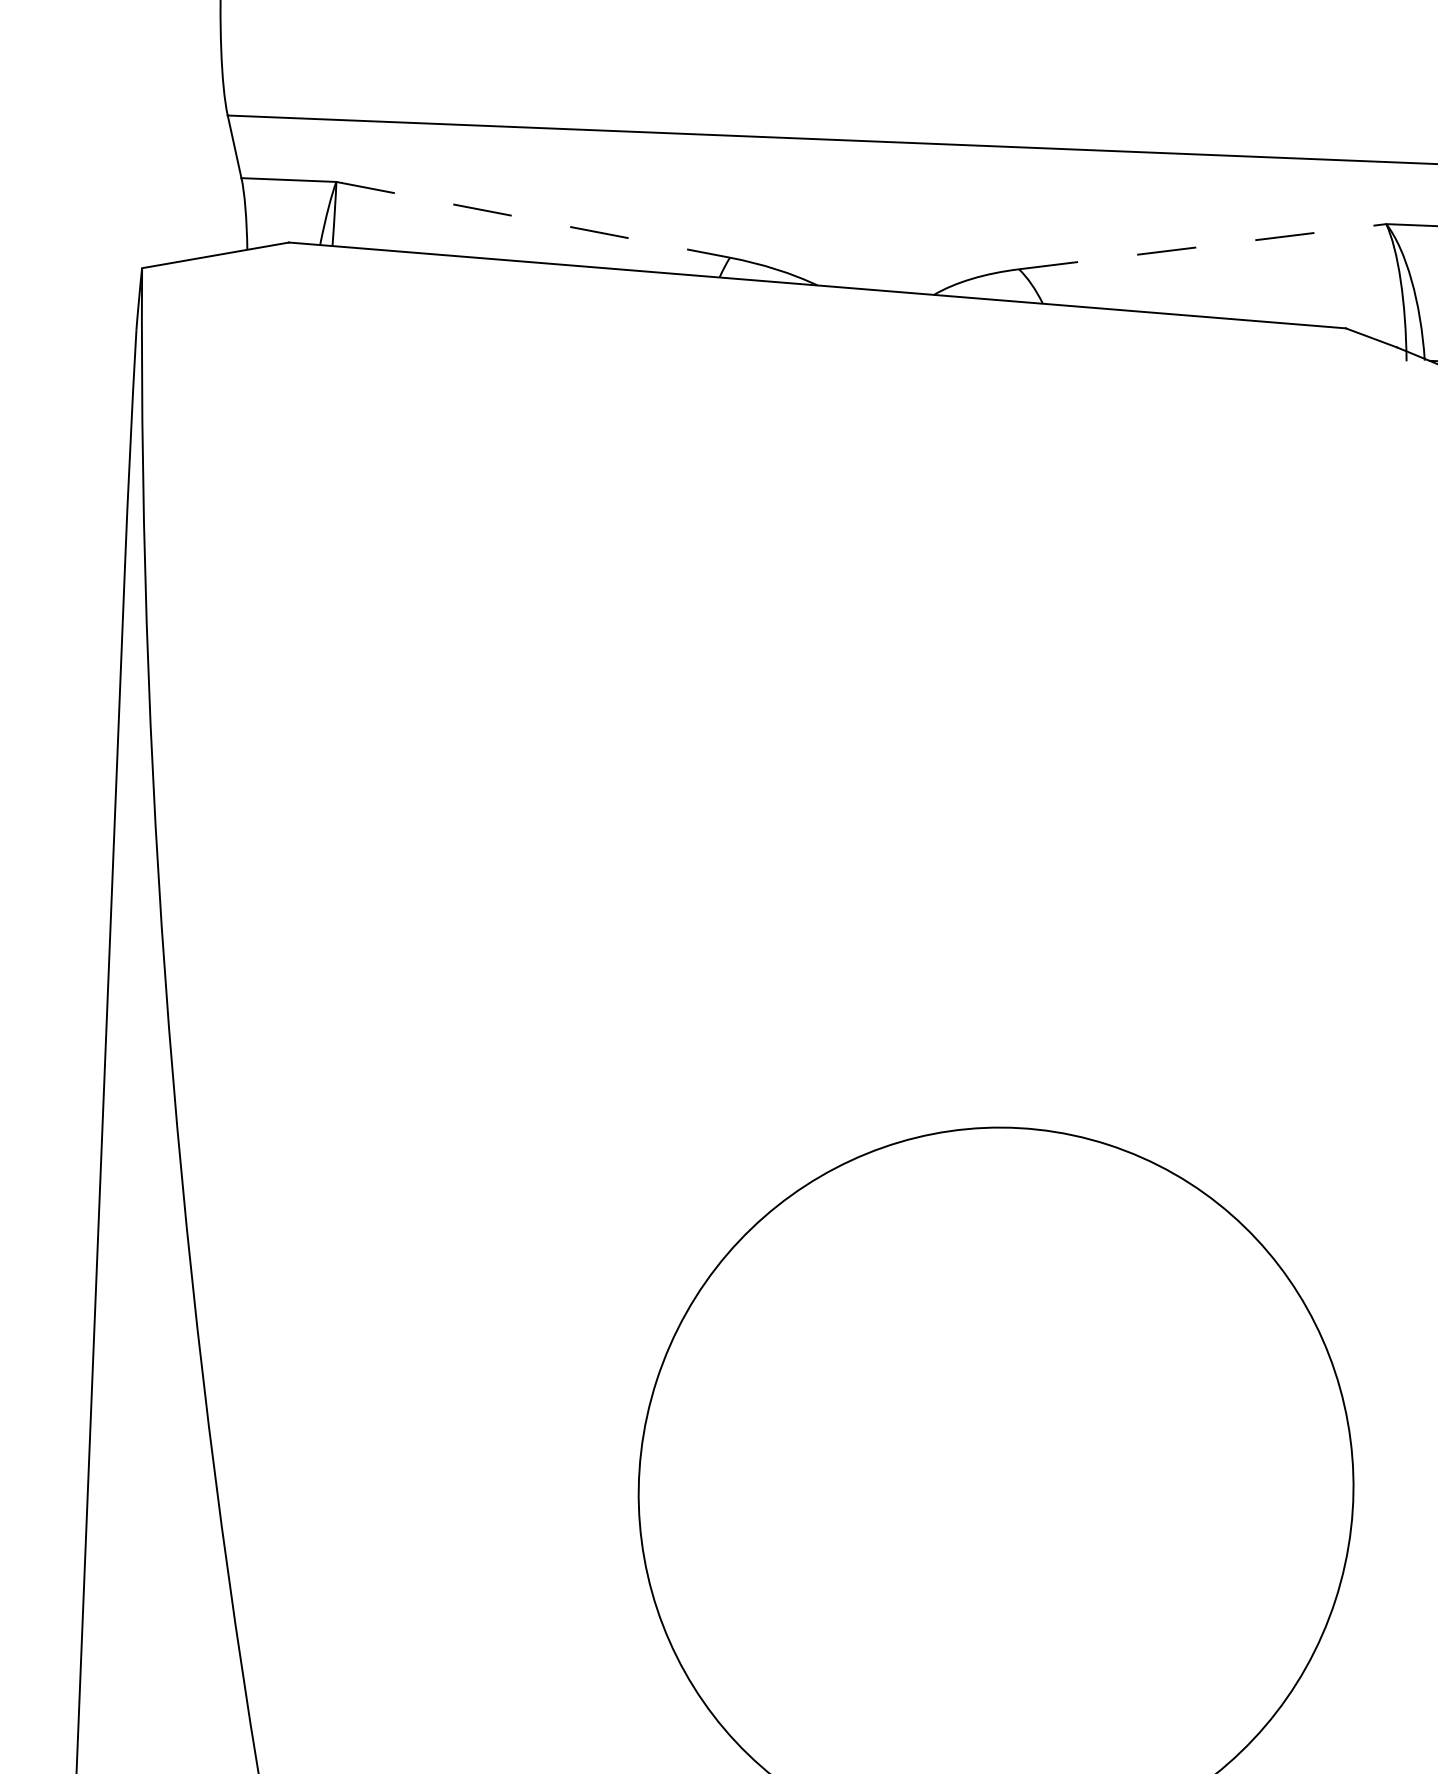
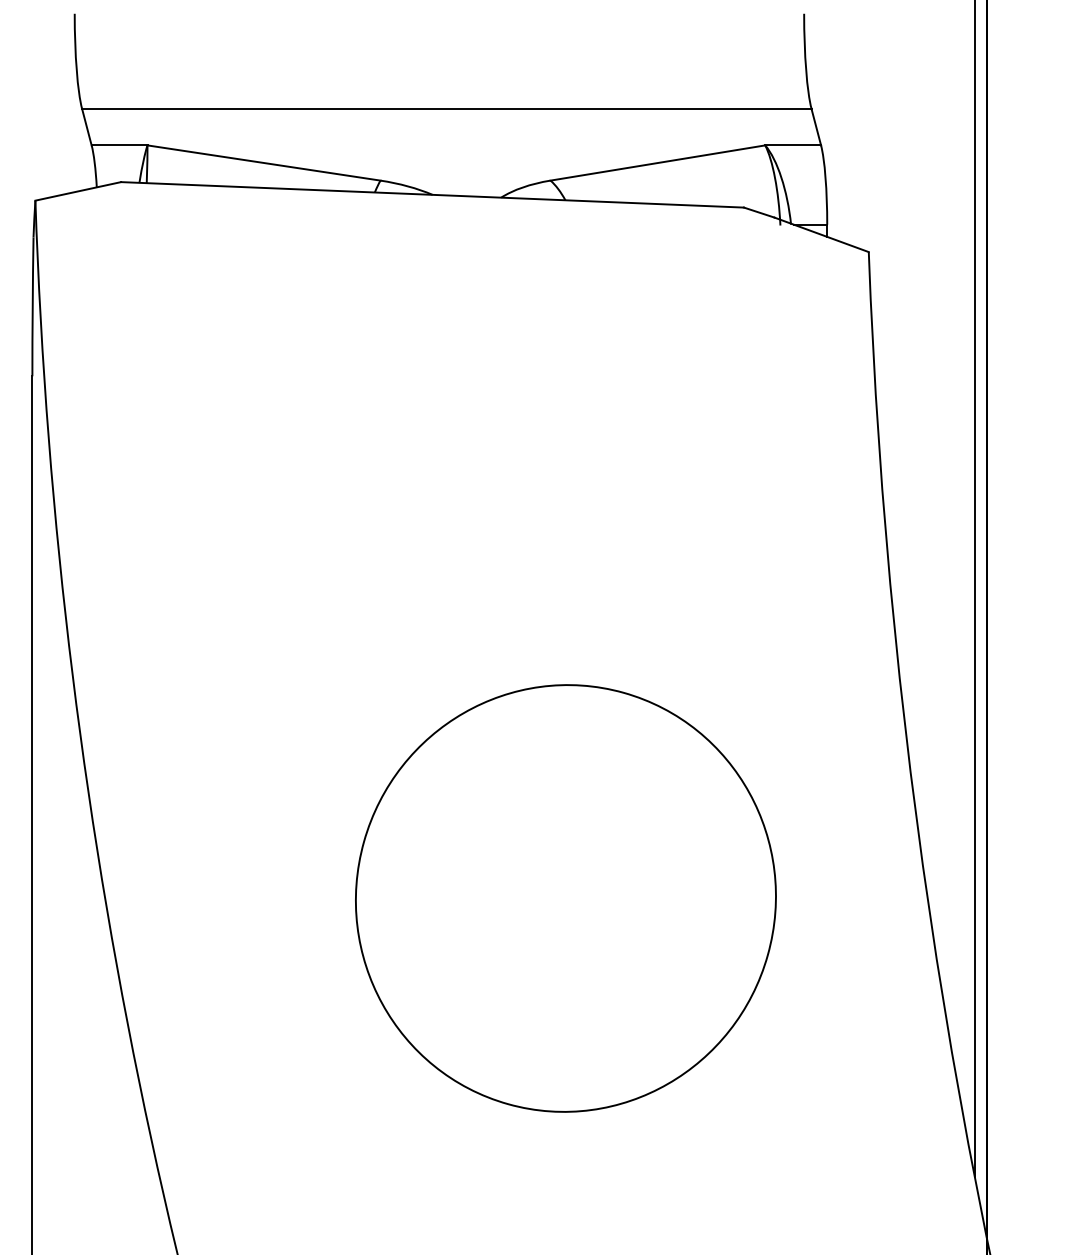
line: (533, 220) -> (264, 163), dashed -> solid
line: (1201, 247) -> (657, 163), dashed -> solid

